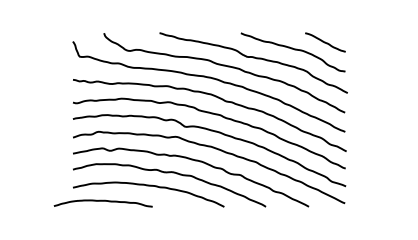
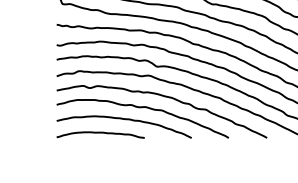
curve: (102, 201) -> (99, 133), moved

